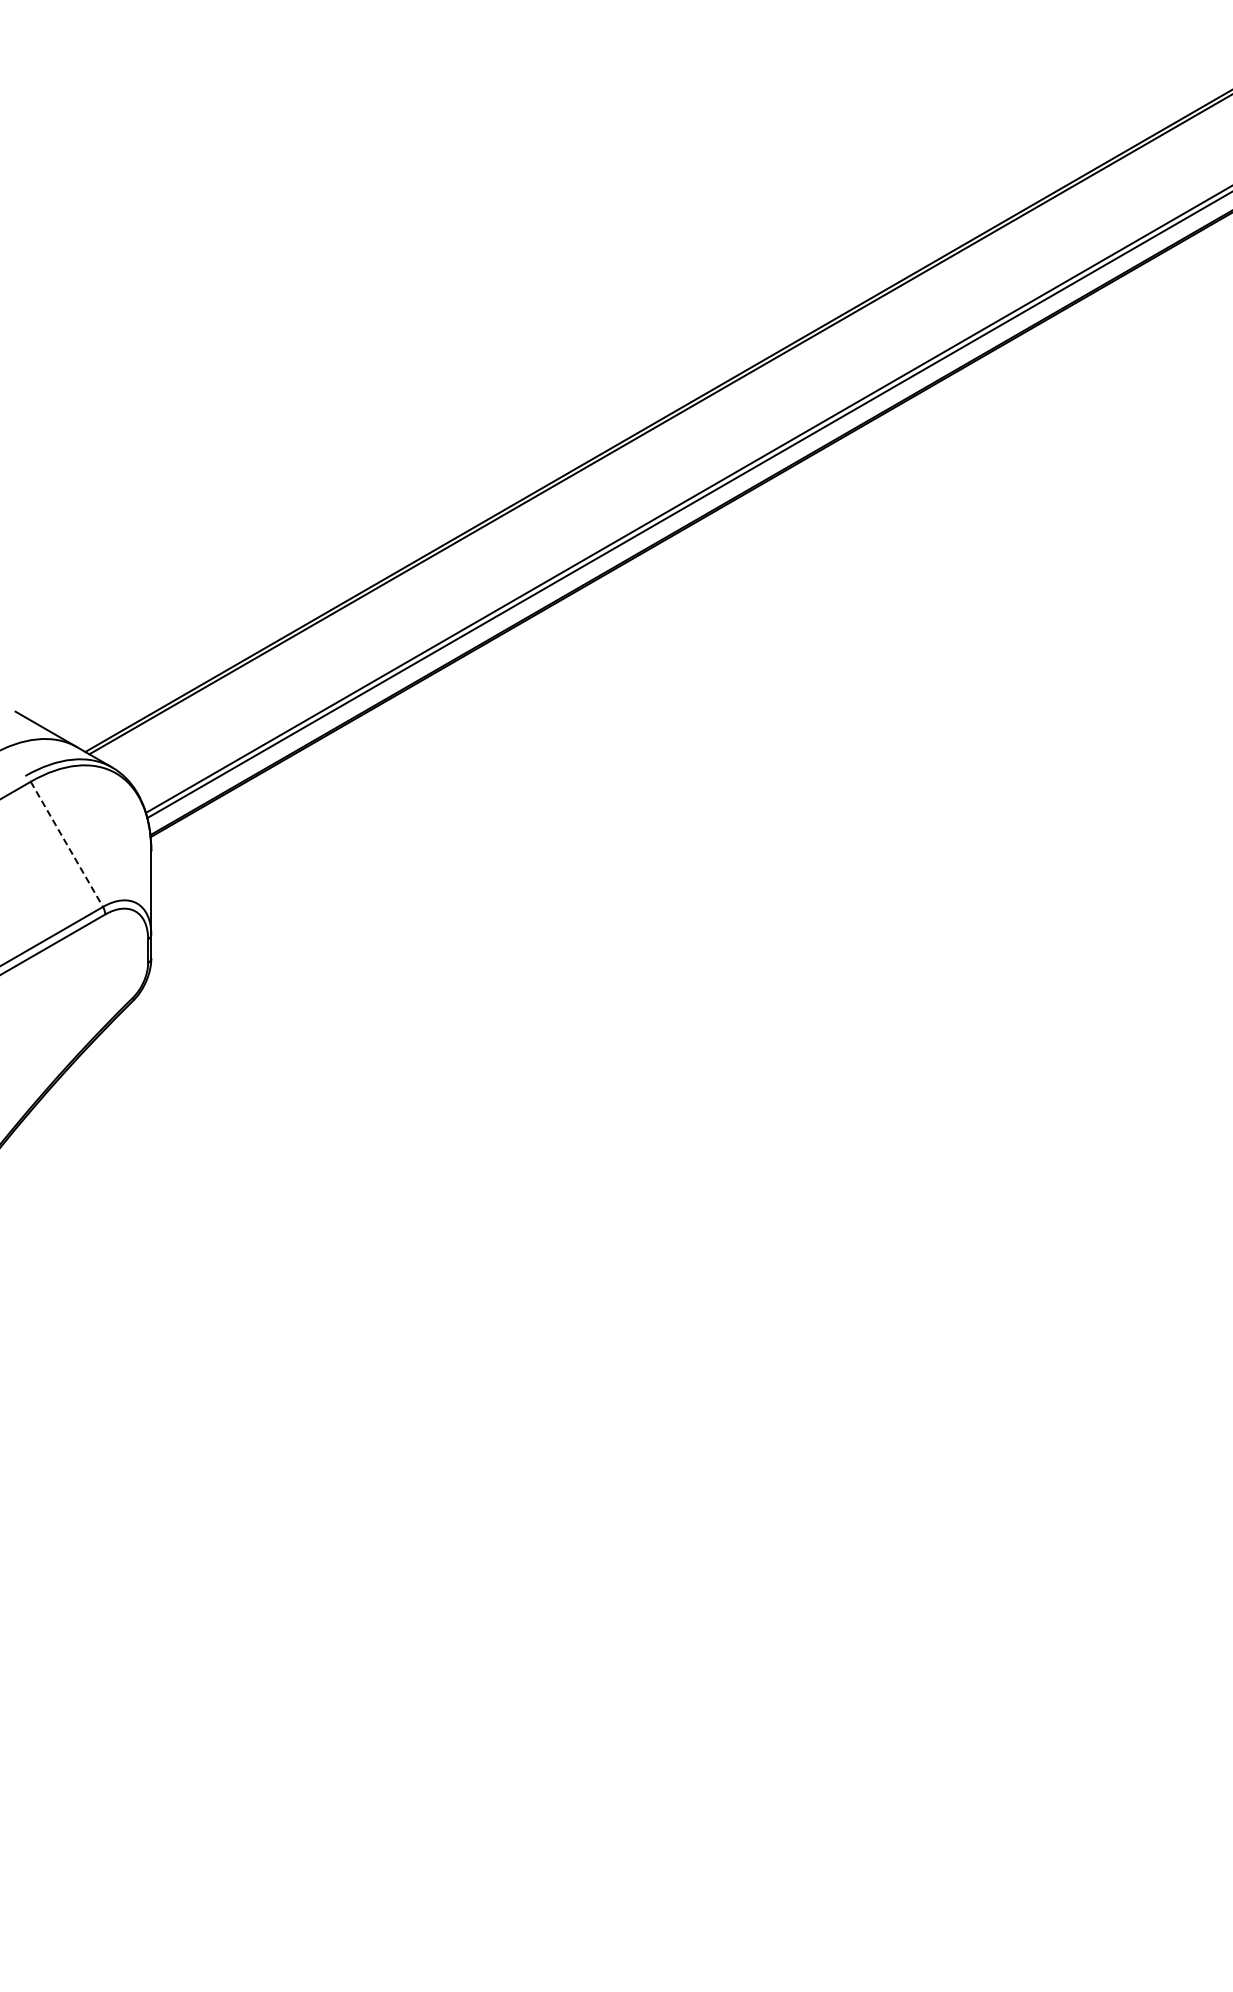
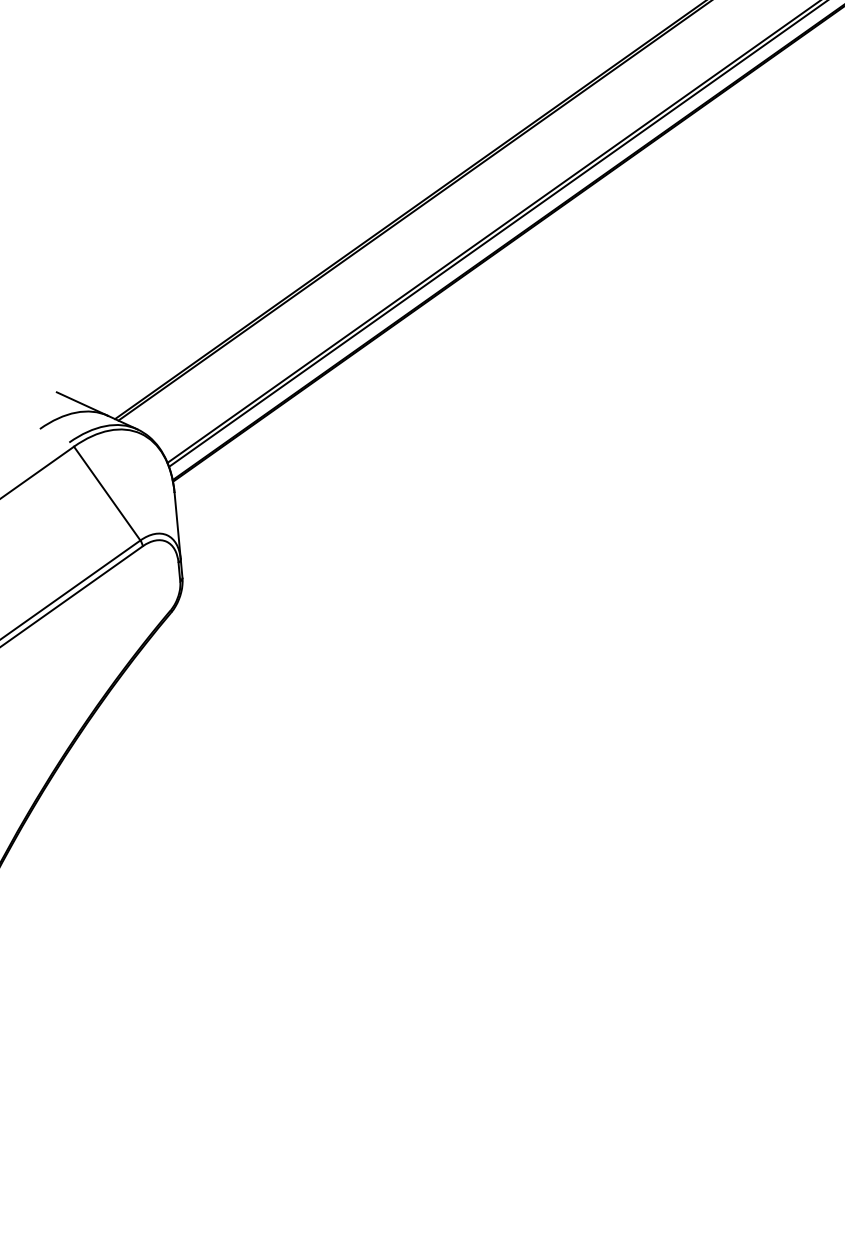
line: (67, 844) -> (107, 493), dashed -> solid

